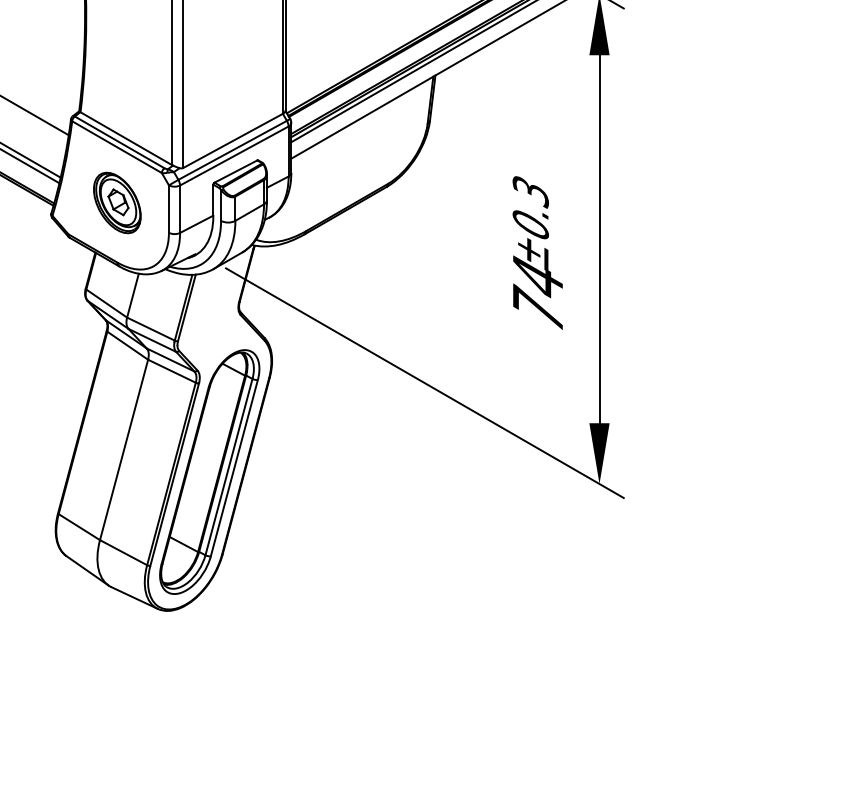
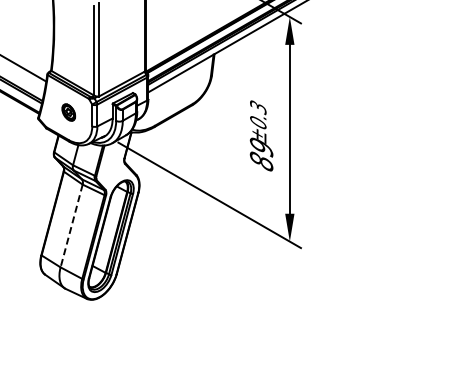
part: (117, 202) -> (68, 112), size x0.6
text: (537, 294) -> (261, 154), 74 -> 89
line: (123, 451) -> (71, 226), solid -> dashed

